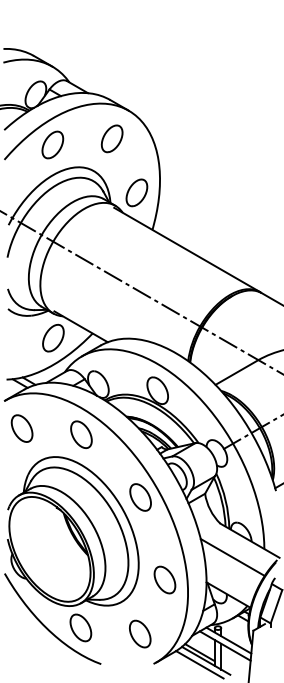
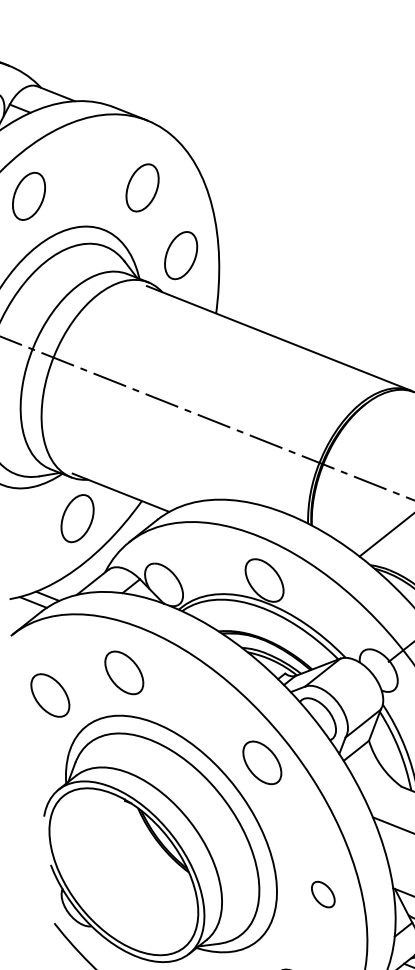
part: (111, 138) -> (141, 187), moved
part: (21, 428) -> (49, 695), moved
part: (81, 434) -> (124, 672), moved
part: (164, 579) -> (322, 893), size x0.6

